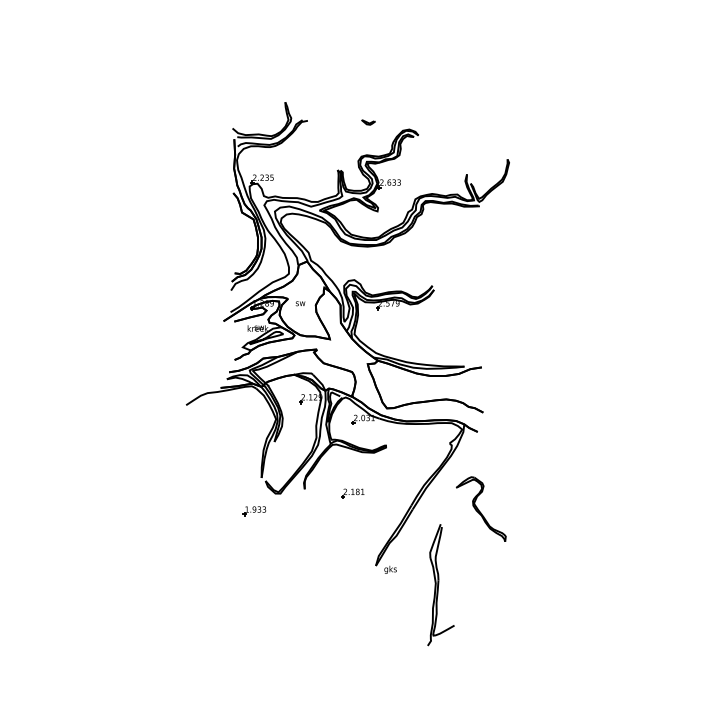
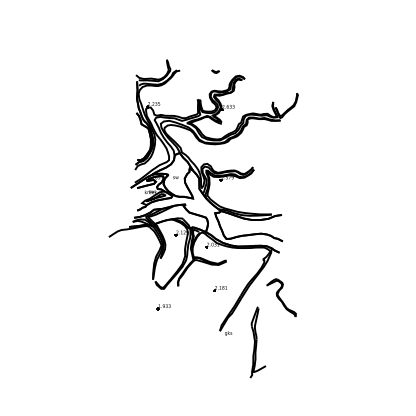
part: (351, 493) -> (219, 288), moved
part: (253, 511) -> (163, 307), moved

